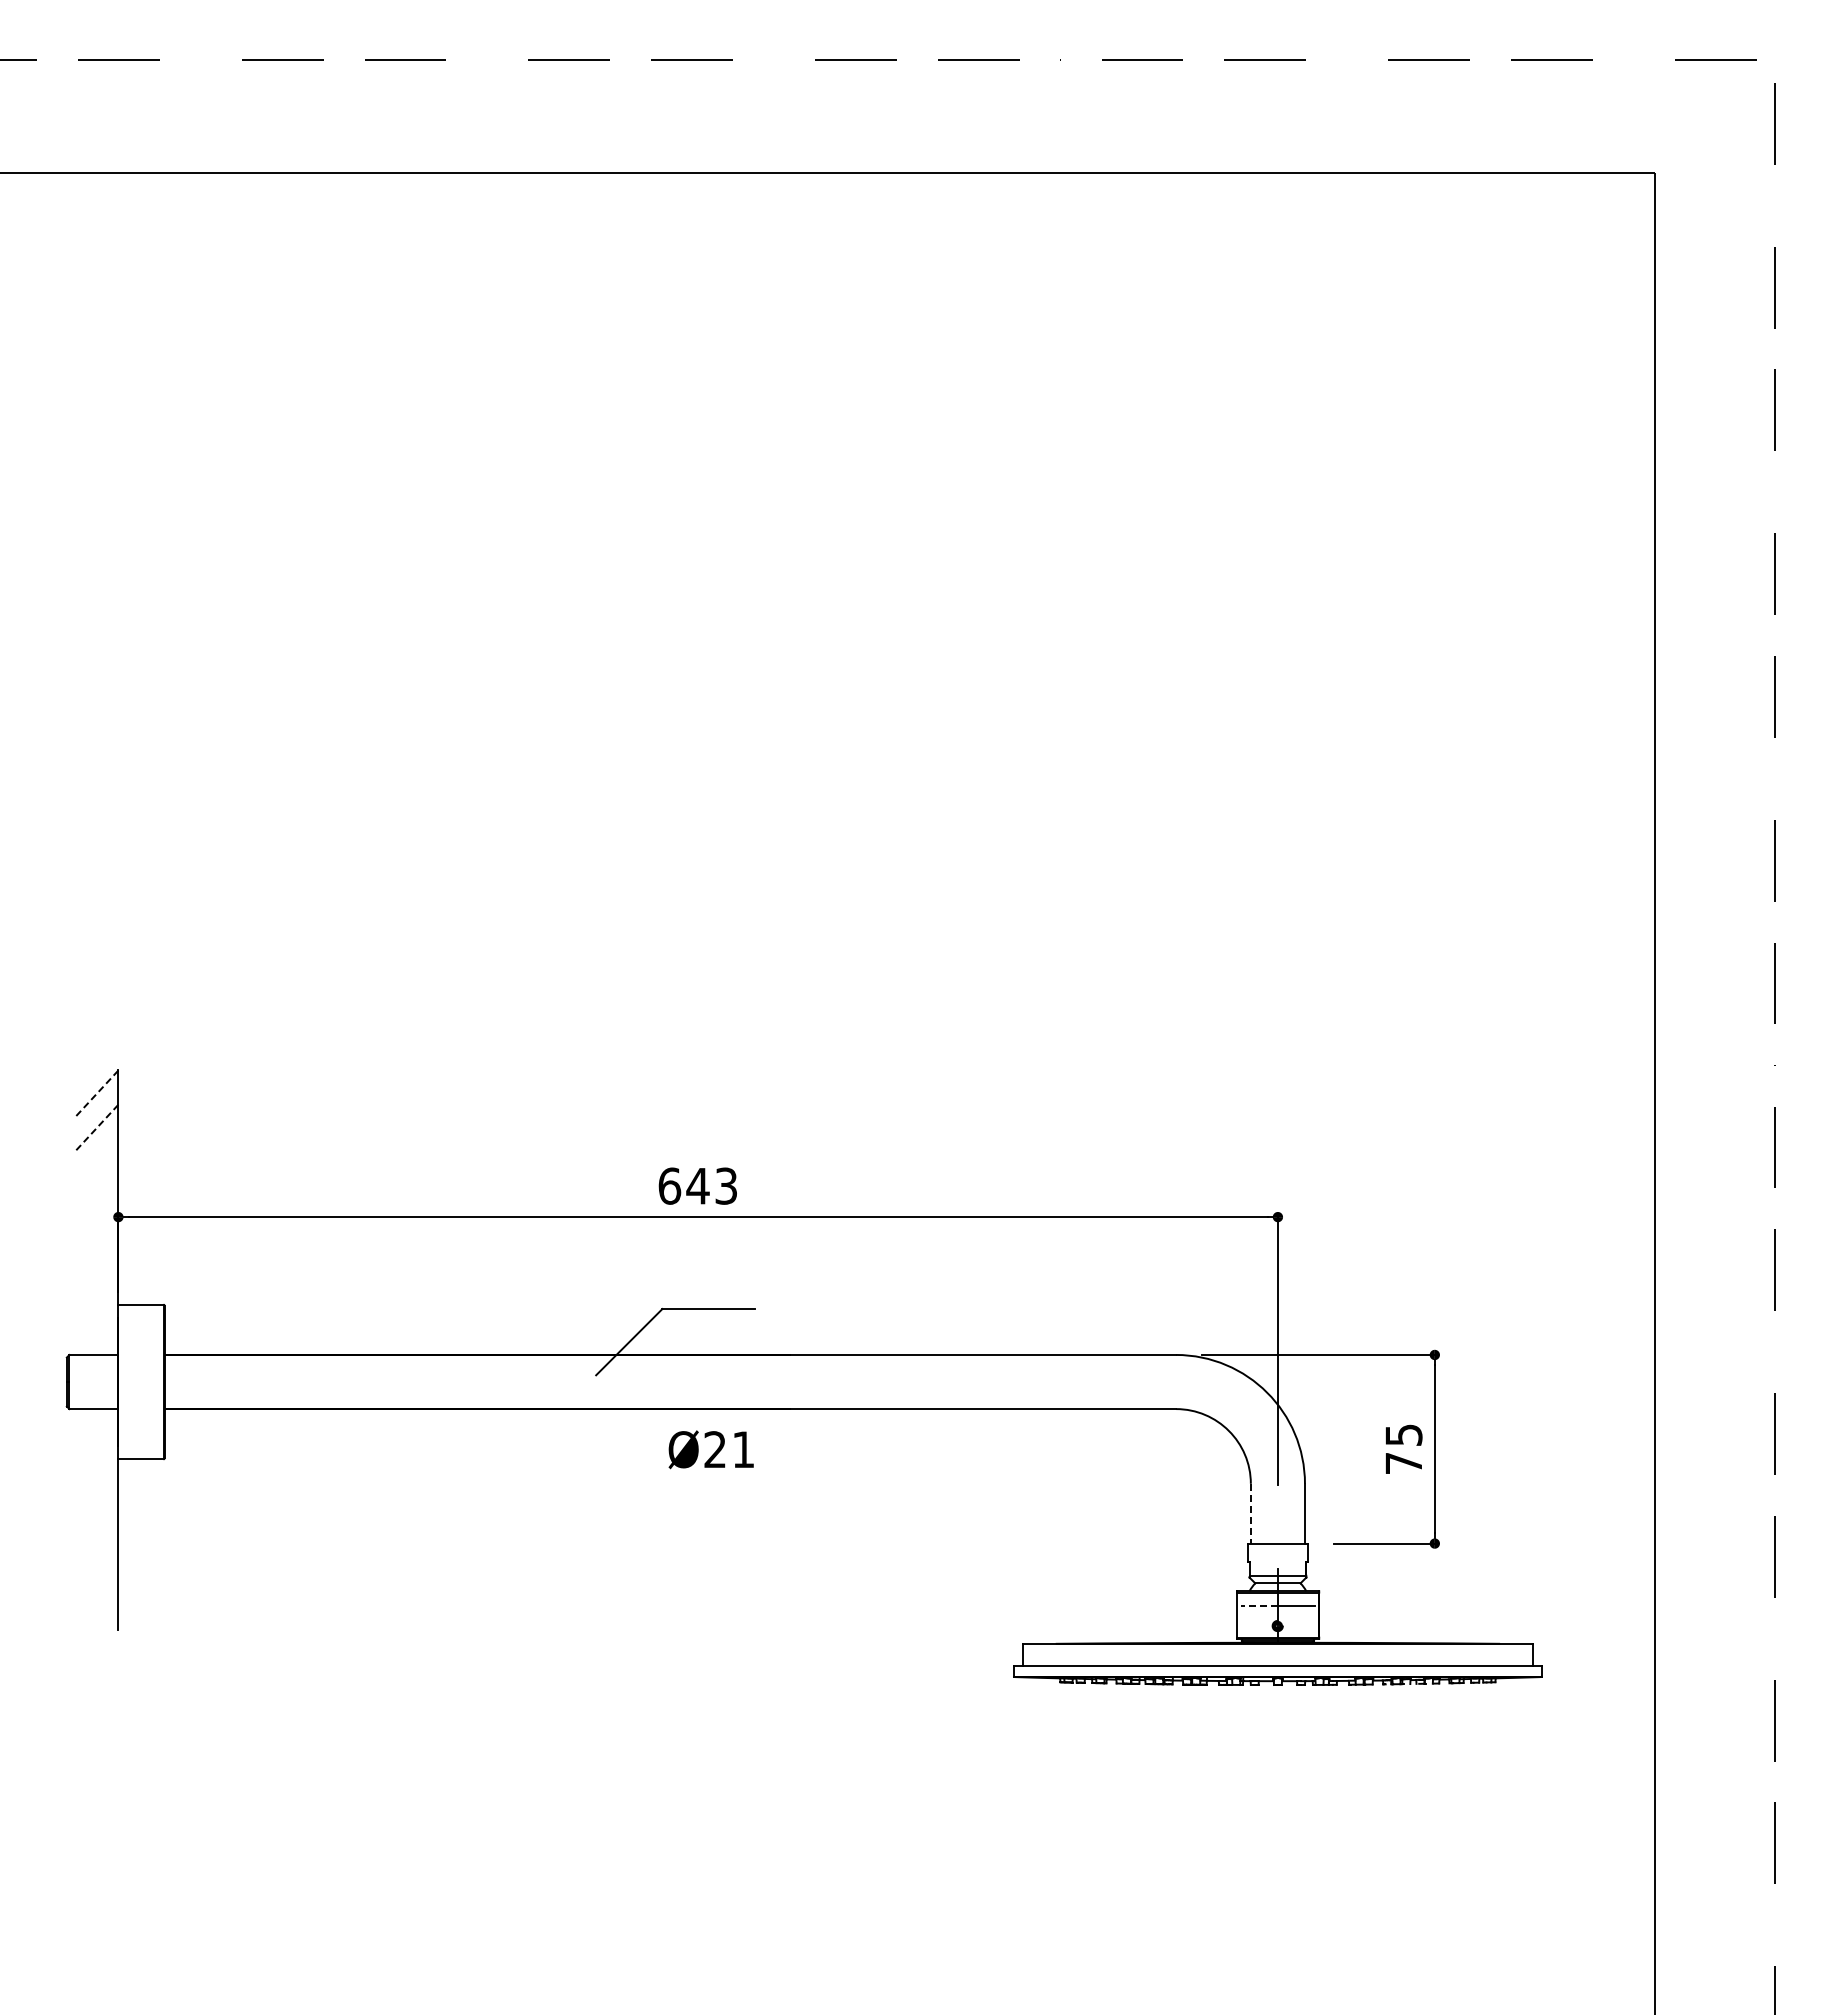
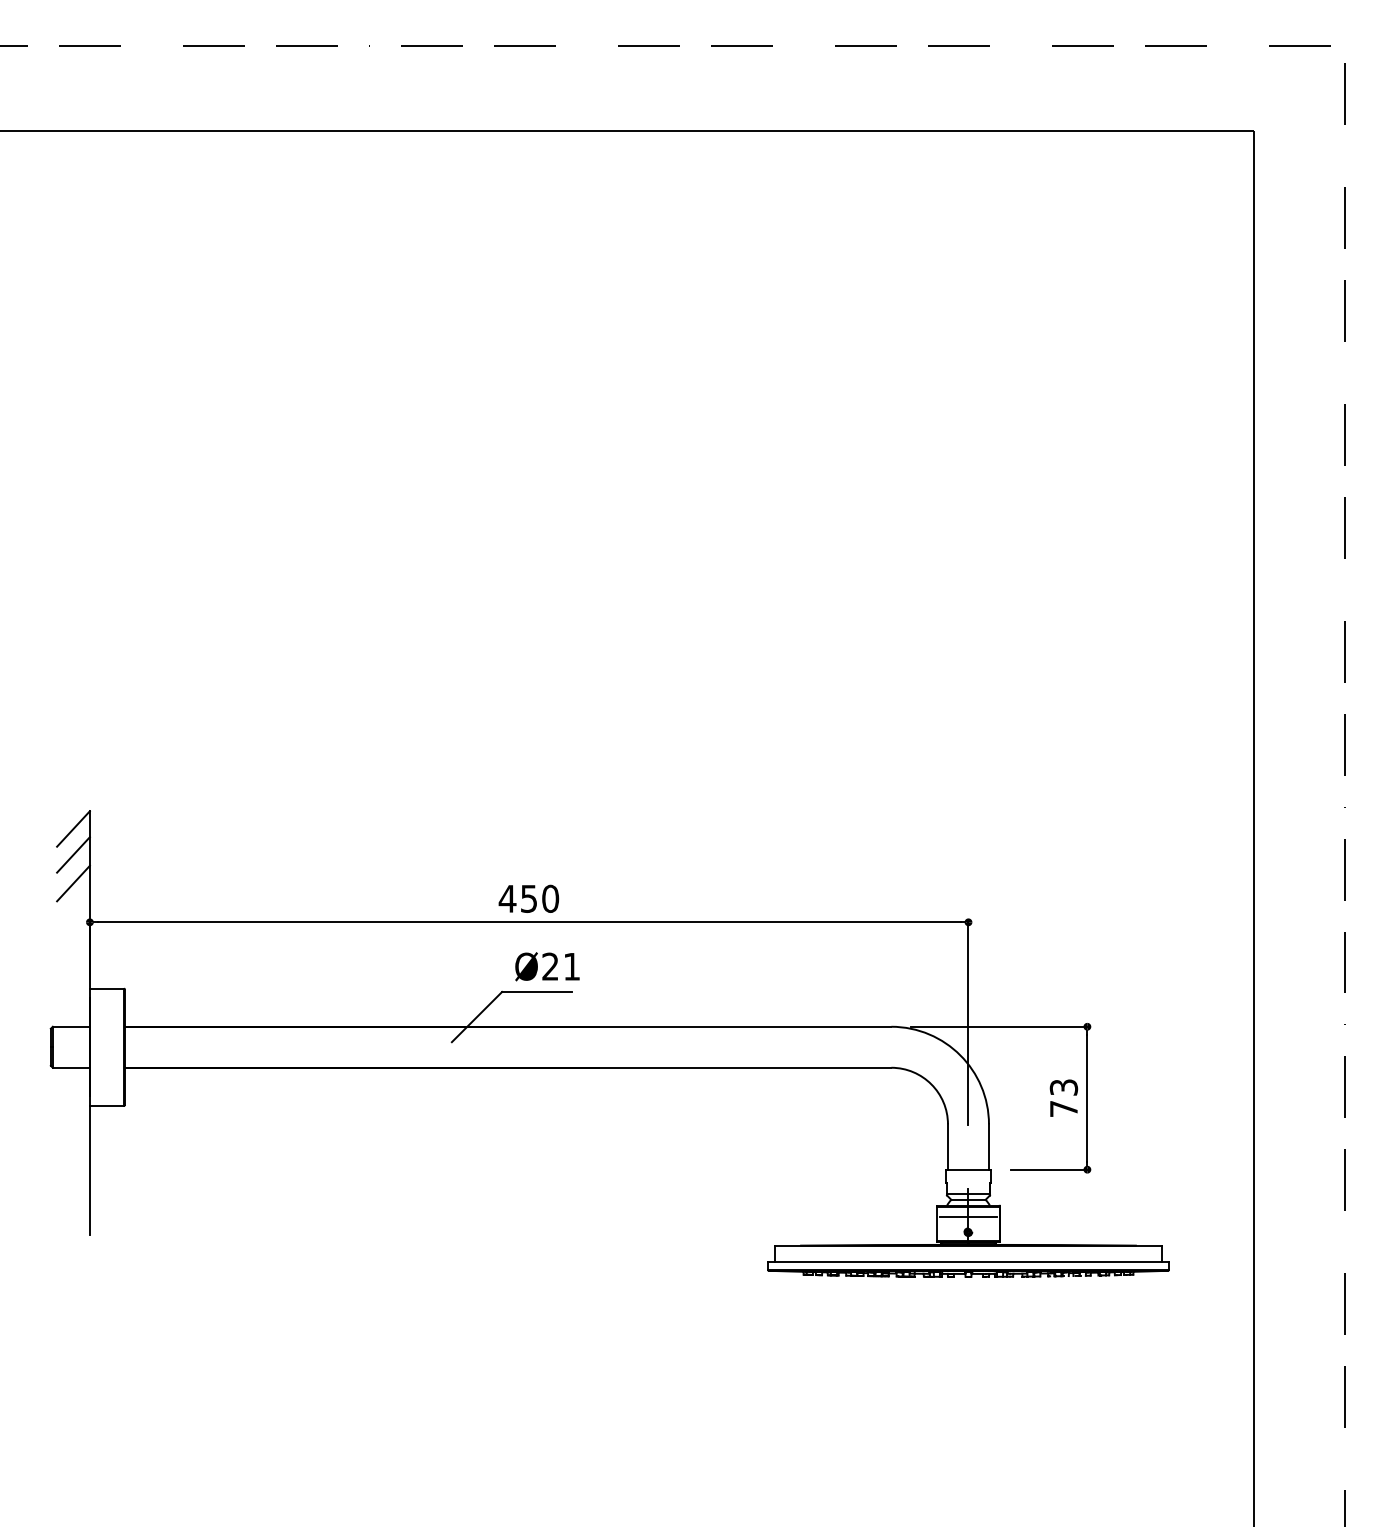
line: (96, 1093) -> (73, 828), dashed -> solid
line: (96, 1128) -> (73, 855), dashed -> solid
line: (96, 1165) -> (73, 883), added
text: (697, 1185) -> (528, 898), 643 -> 450
text: (1403, 1434) -> (1063, 1087), 75 -> 73
text: (710, 1449) -> (546, 966), moved
line: (1250, 1513) -> (947, 1146), dashed -> solid
line: (1259, 1605) -> (954, 1216), dashed -> solid

